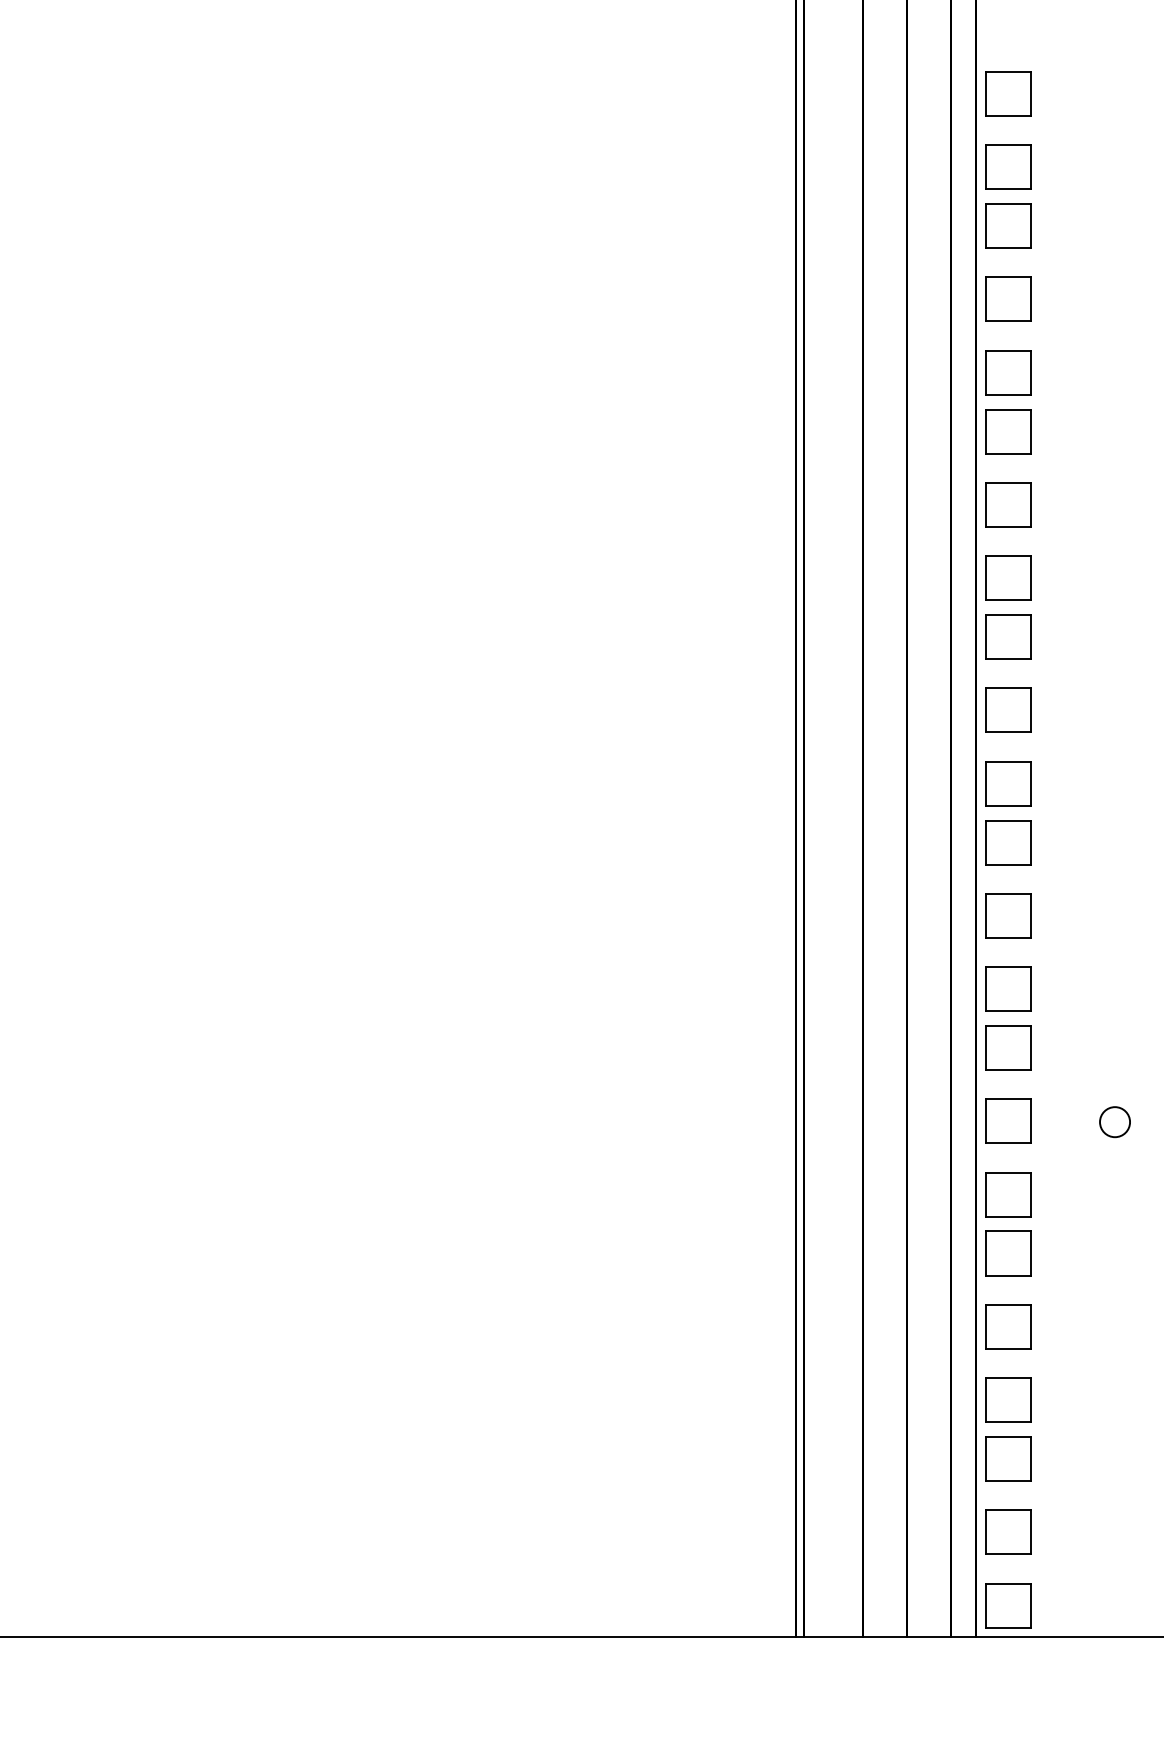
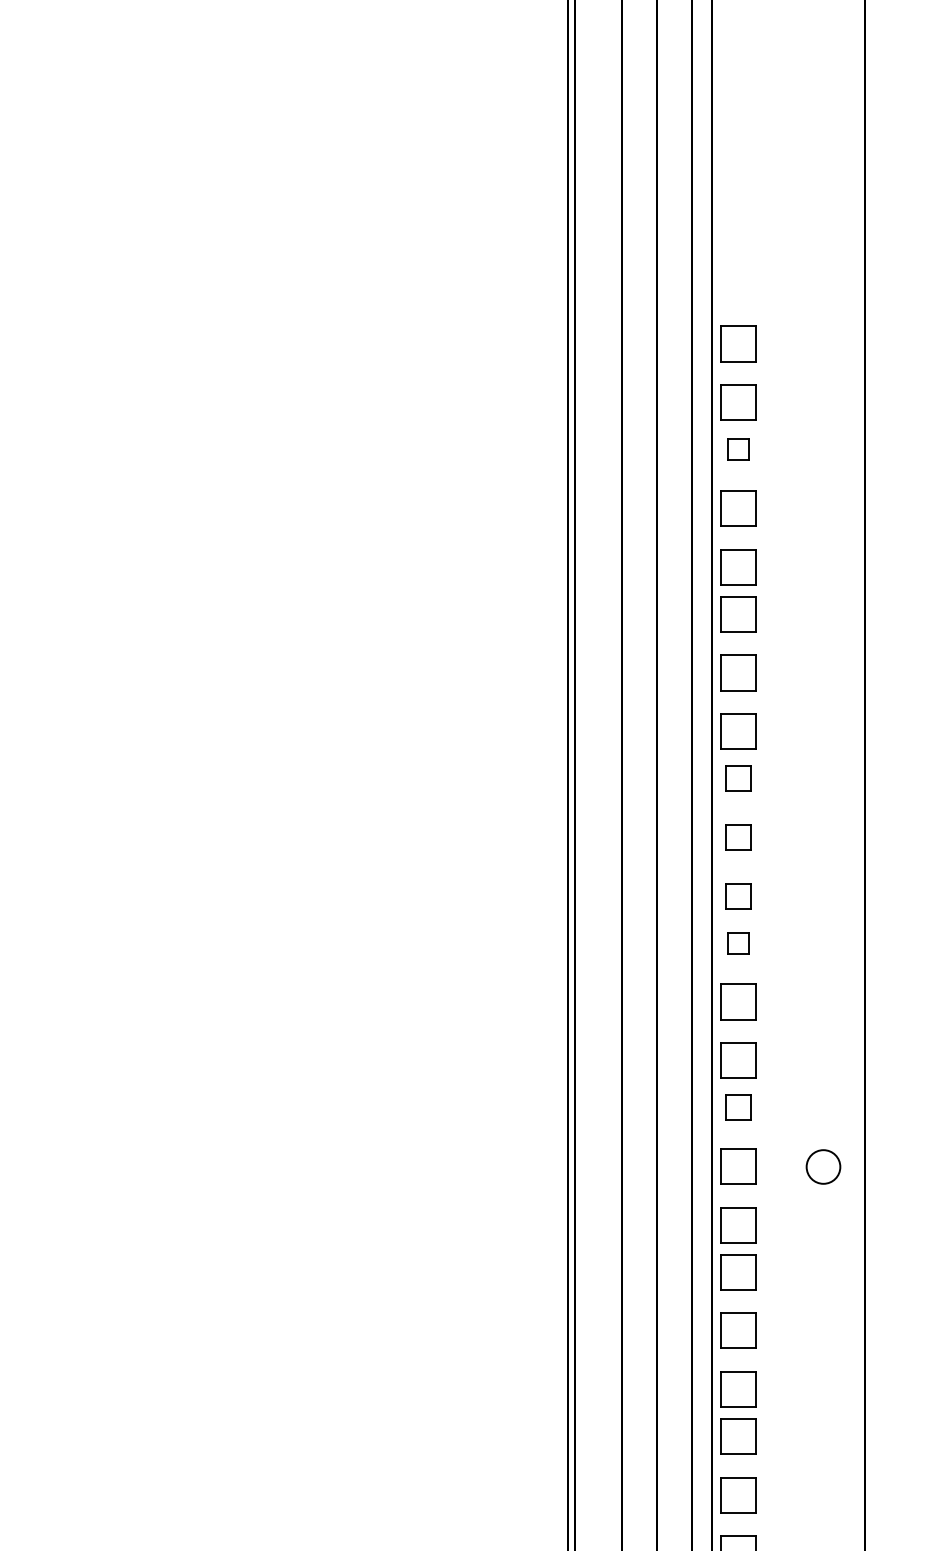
part: (1008, 225) -> (738, 449), size x0.6
part: (1008, 636) -> (738, 778), size x0.7
part: (1008, 710) -> (738, 837), size x0.7
part: (1008, 784) -> (738, 896), size x0.7
part: (1008, 842) -> (738, 943), size x0.6
part: (1008, 1047) -> (738, 1107), size x0.7
circle: (1115, 1121) -> (823, 1166), size x1.4

